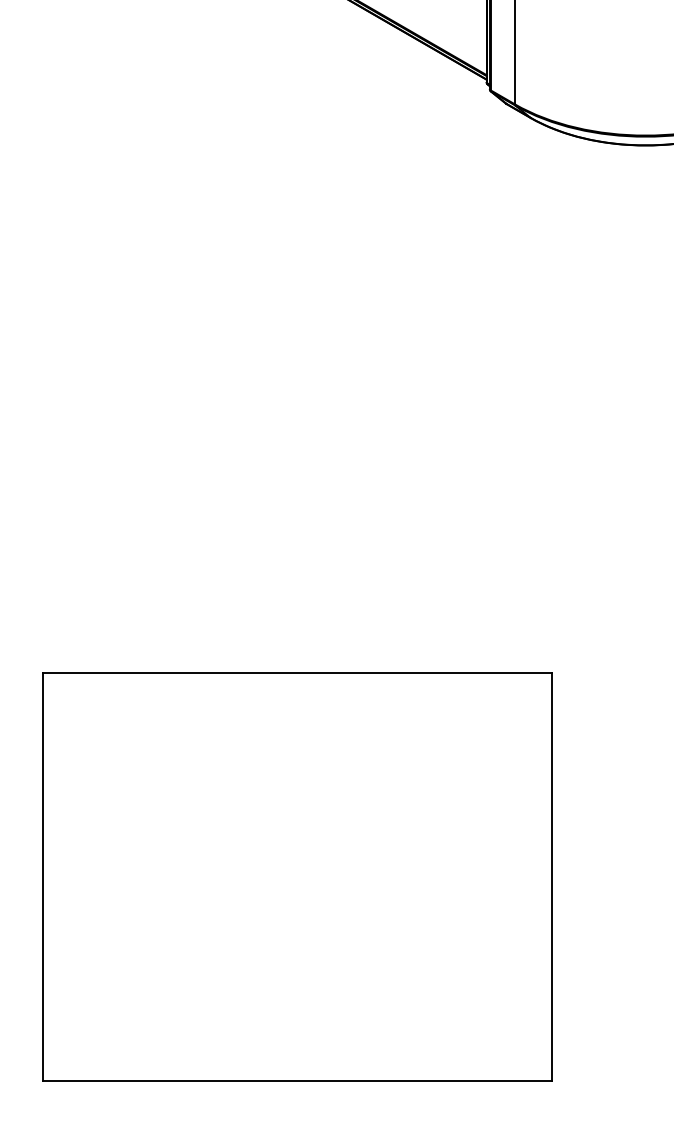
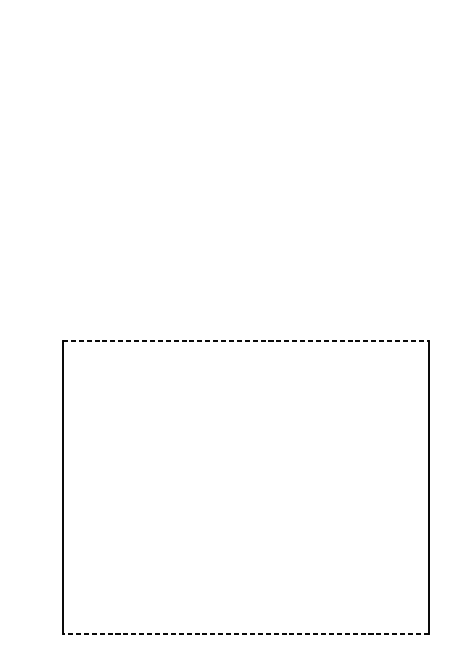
line: (297, 673) -> (246, 341), solid -> dashed
line: (297, 1080) -> (246, 633), solid -> dashed

